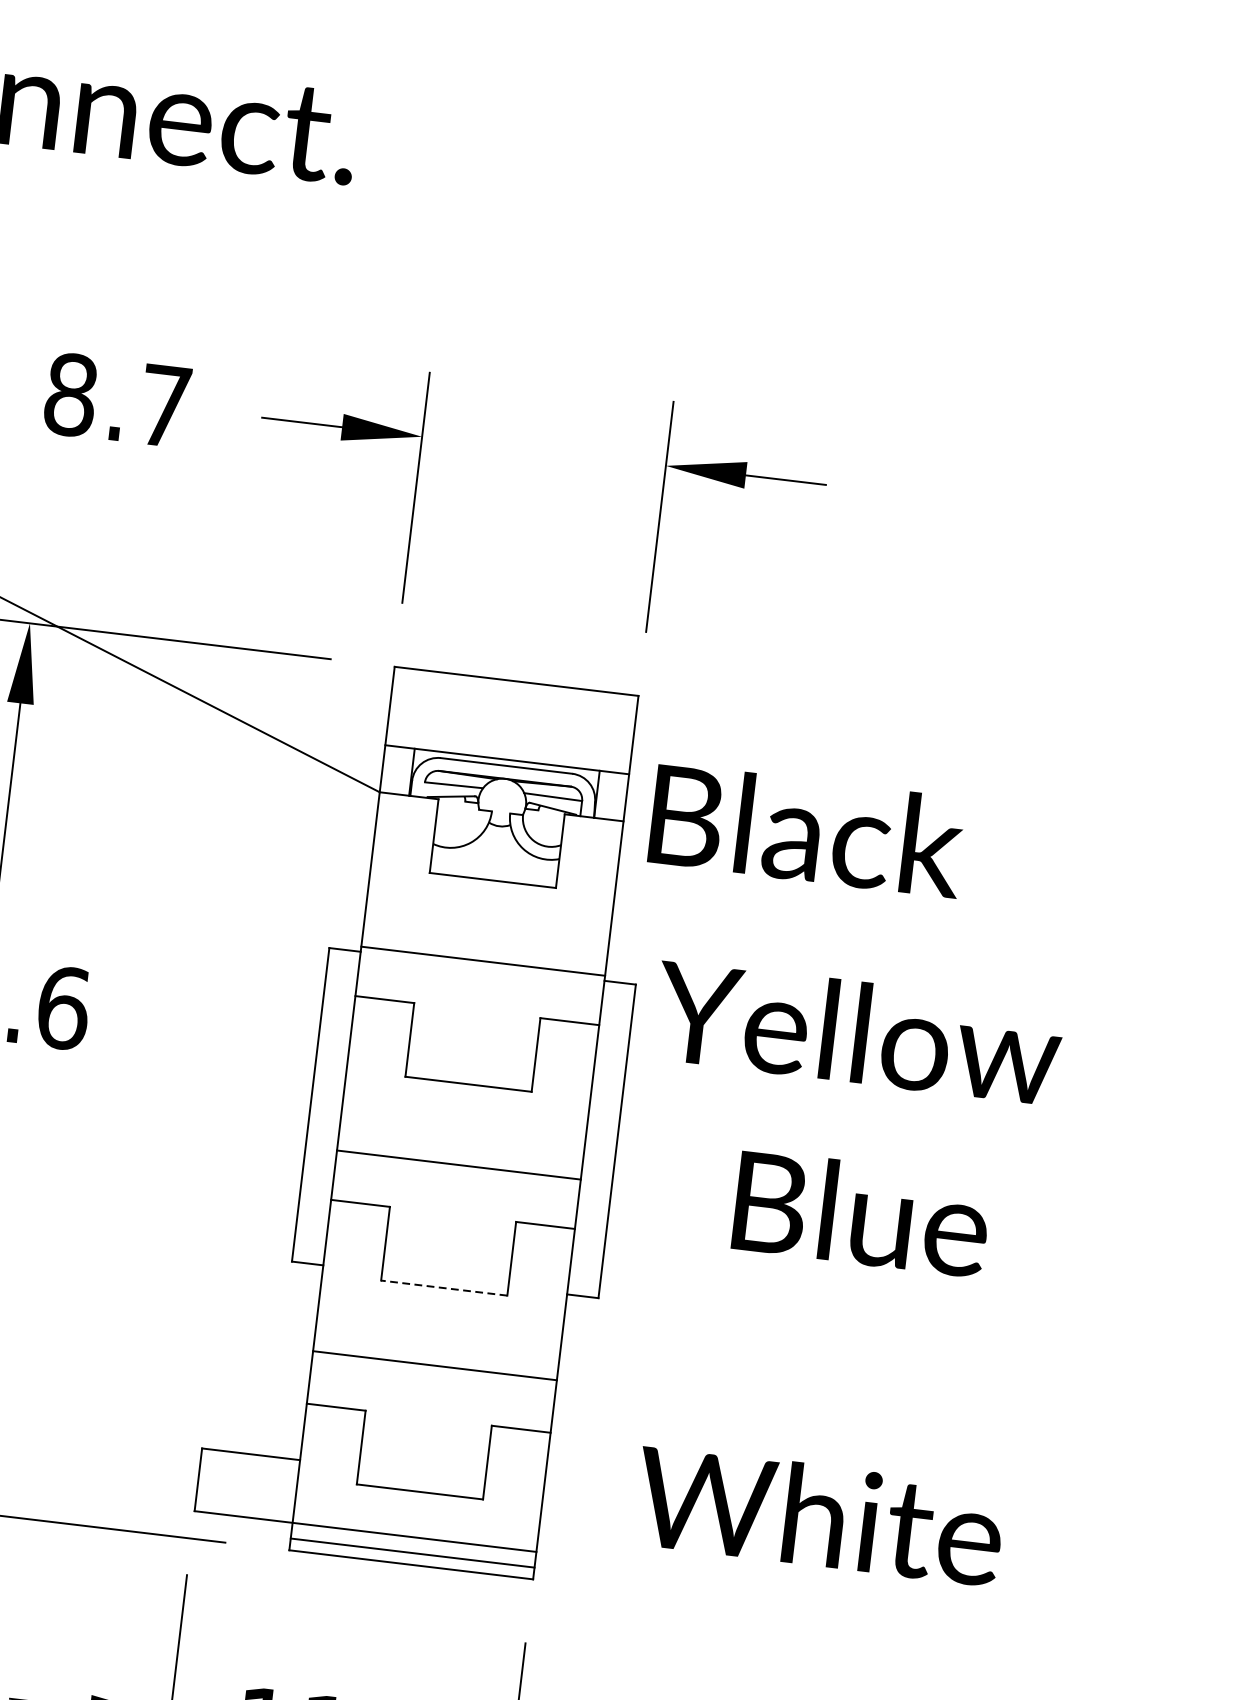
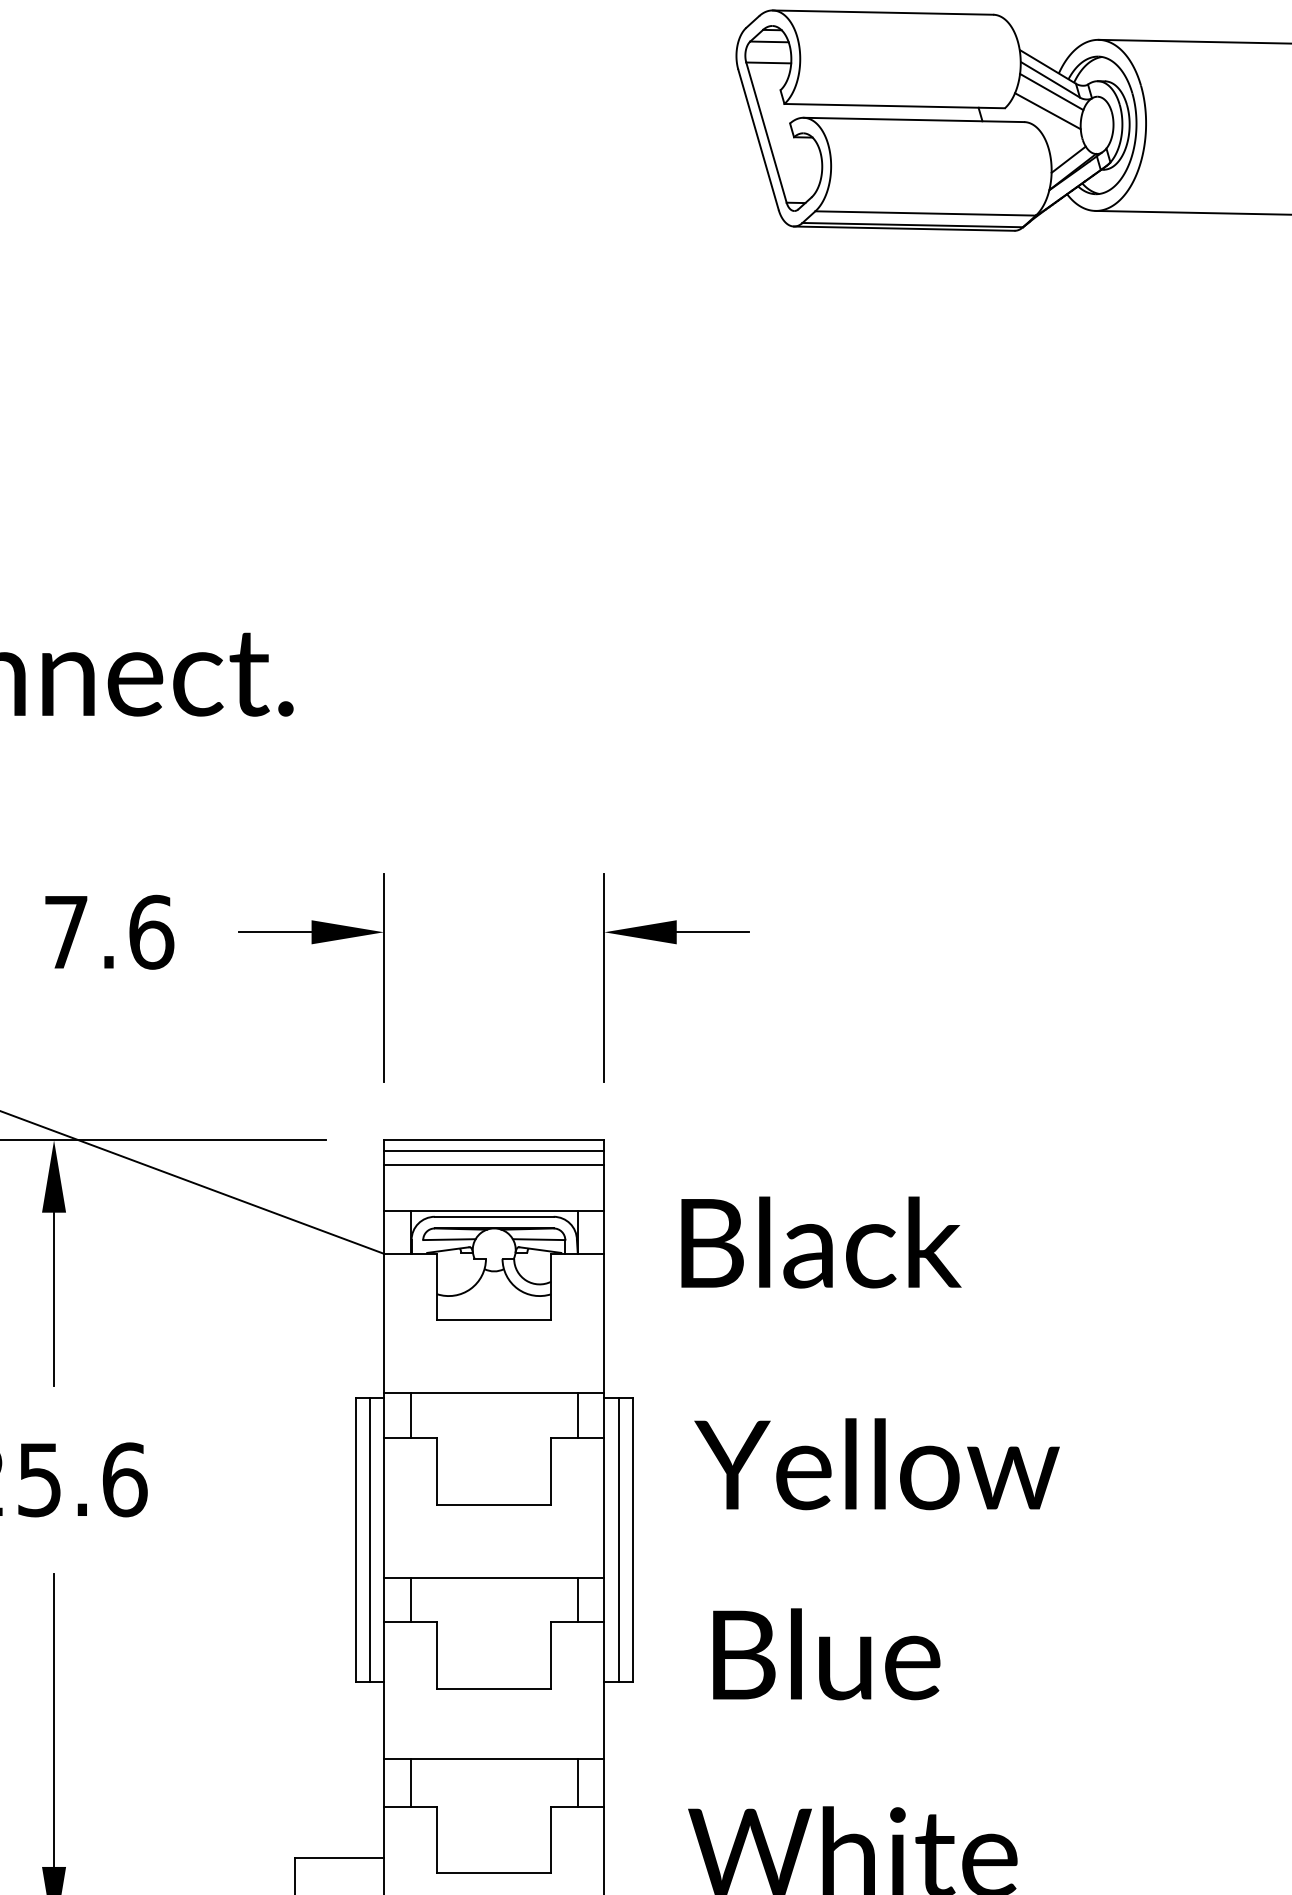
text: (118, 399) -> (109, 931), 8.7 -> 7.6
line: (514, 692) -> (493, 1150), added
line: (512, 709) -> (493, 1165), added
text: (807, 830) -> (821, 1242), moved
line: (387, 974) -> (410, 1415), added
line: (572, 996) -> (577, 1415), added
text: (857, 1032) -> (876, 1464), moved
line: (326, 1106) -> (369, 1539), added
line: (601, 1139) -> (618, 1539), added
line: (363, 1178) -> (410, 1599), added
line: (548, 1200) -> (577, 1599), added
text: (861, 1213) -> (826, 1654), moved
line: (443, 1288) -> (493, 1689), dashed -> solid
line: (339, 1380) -> (410, 1782), added
line: (524, 1402) -> (577, 1782), added

